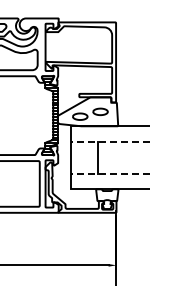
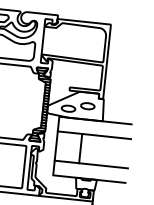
line: (110, 142) -> (94, 135), dashed -> solid
line: (110, 173) -> (91, 164), dashed -> solid

